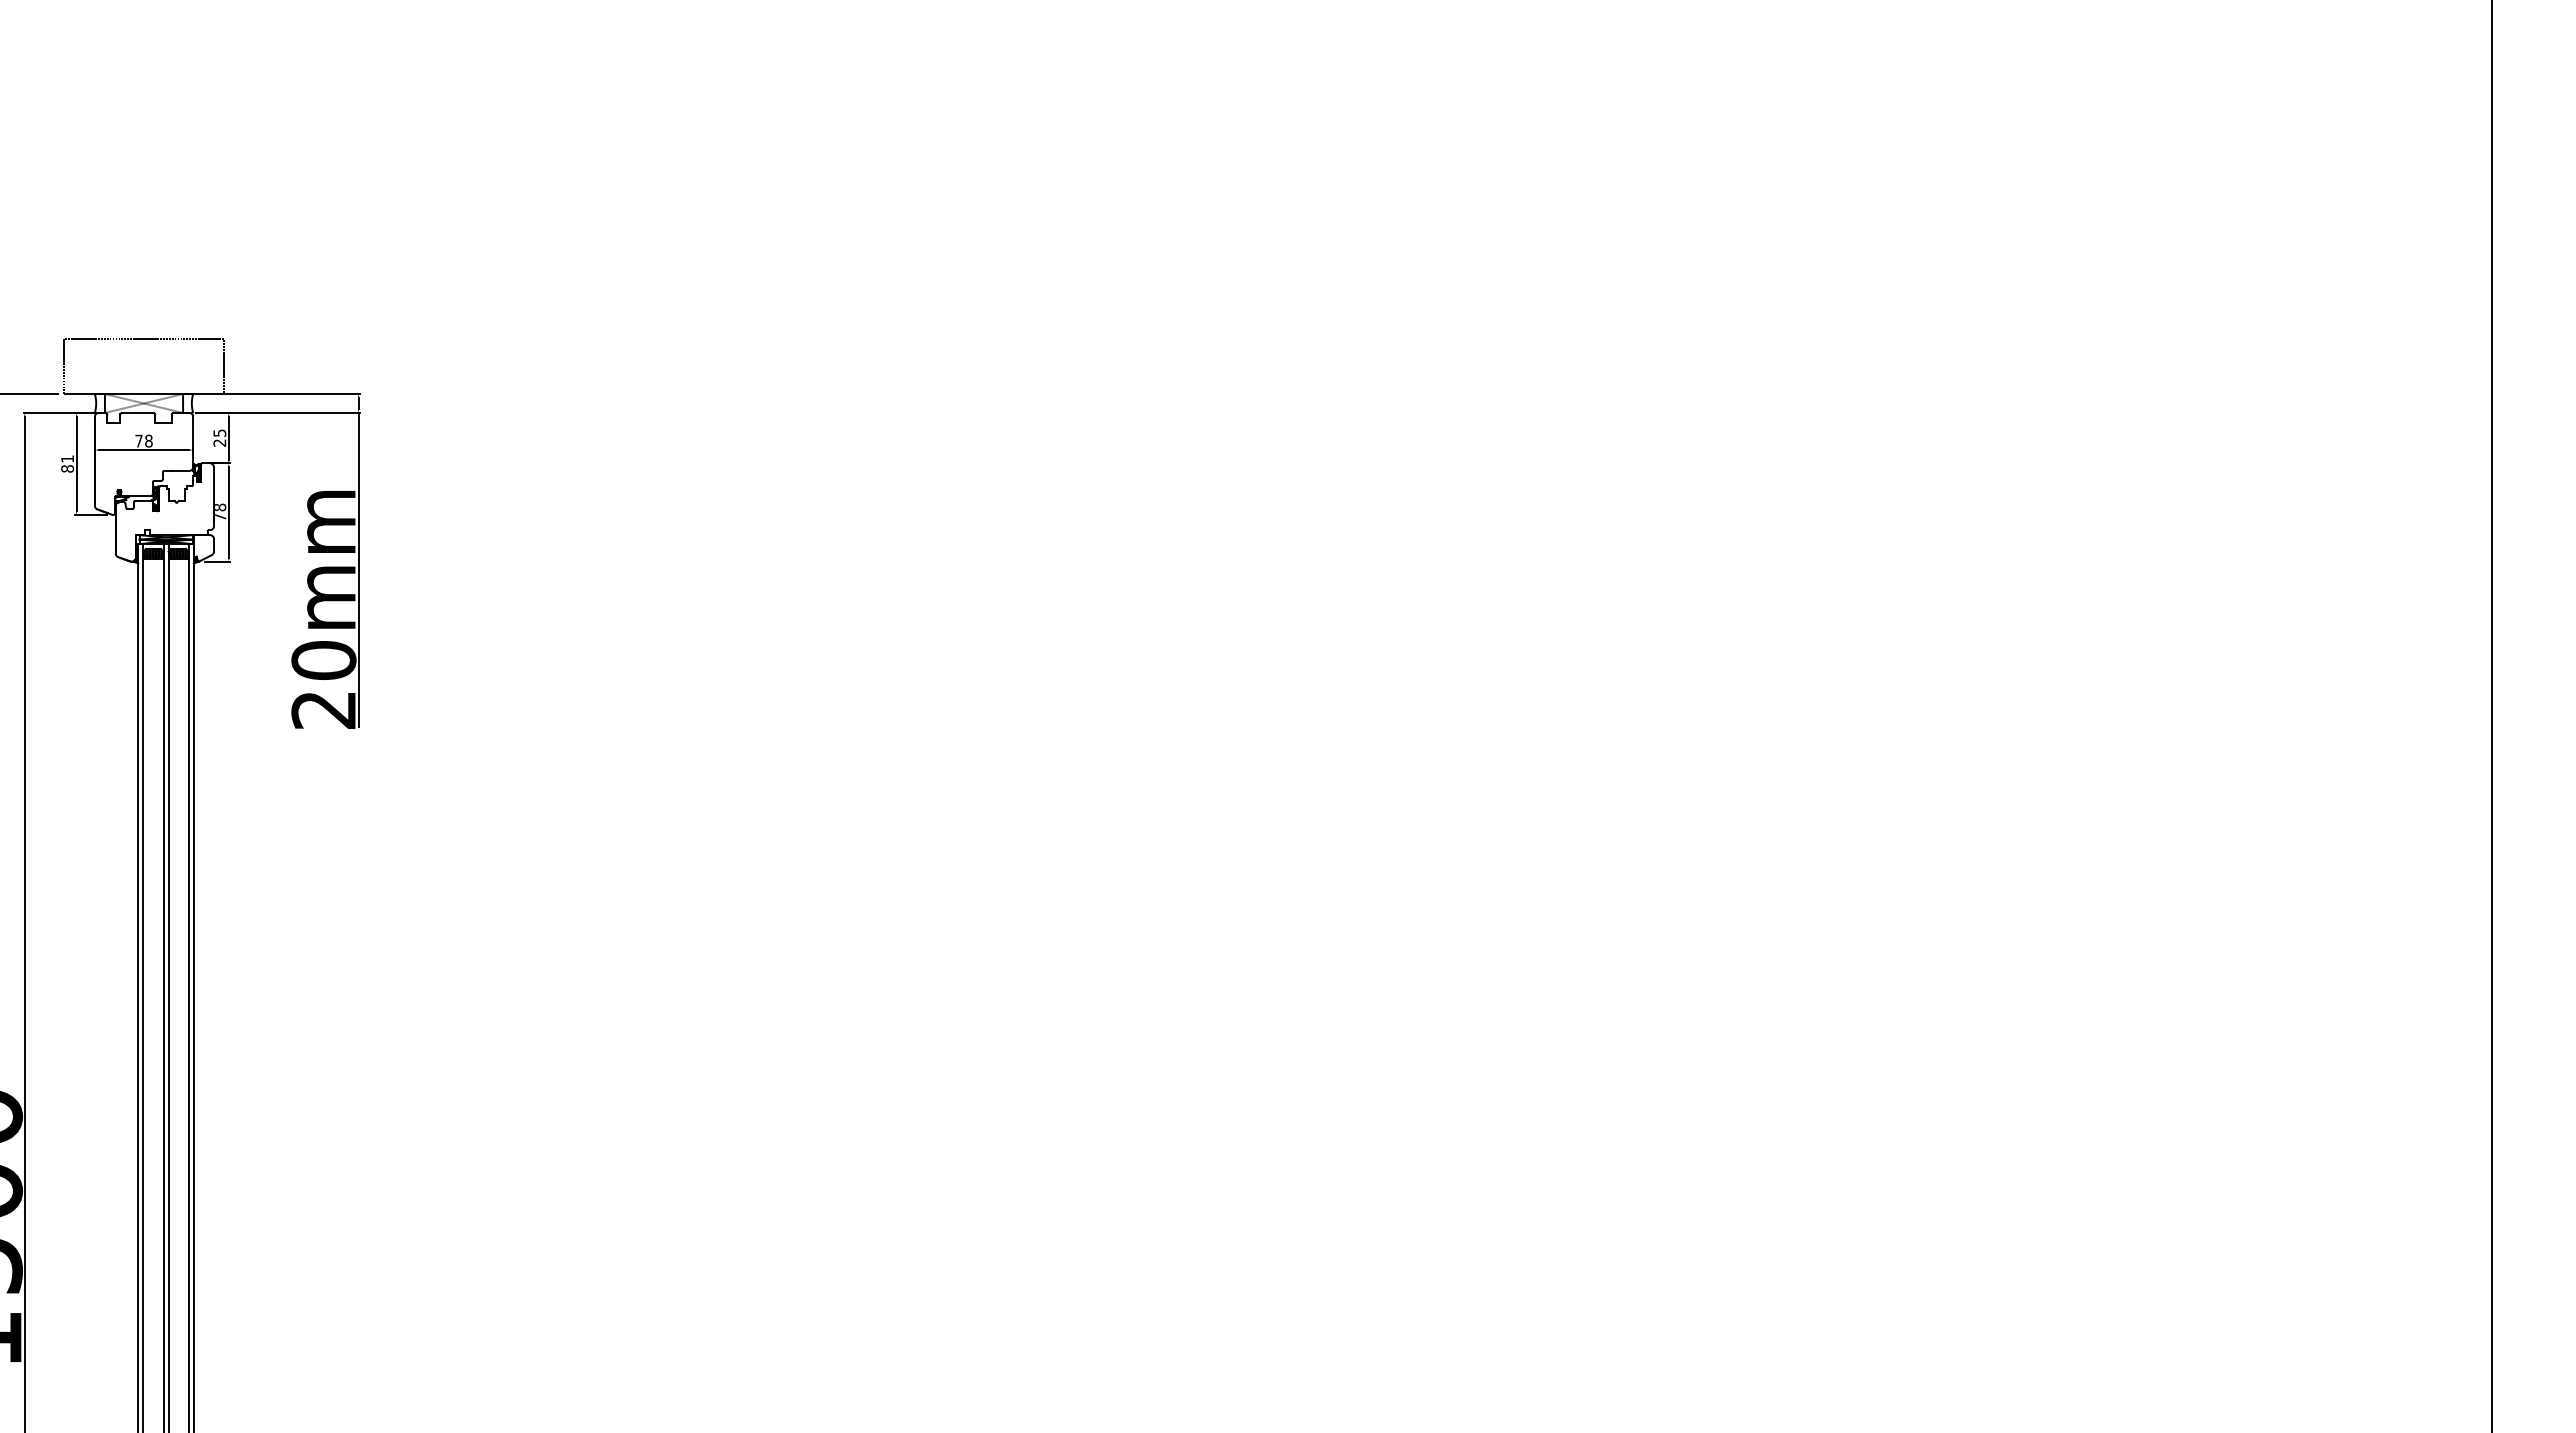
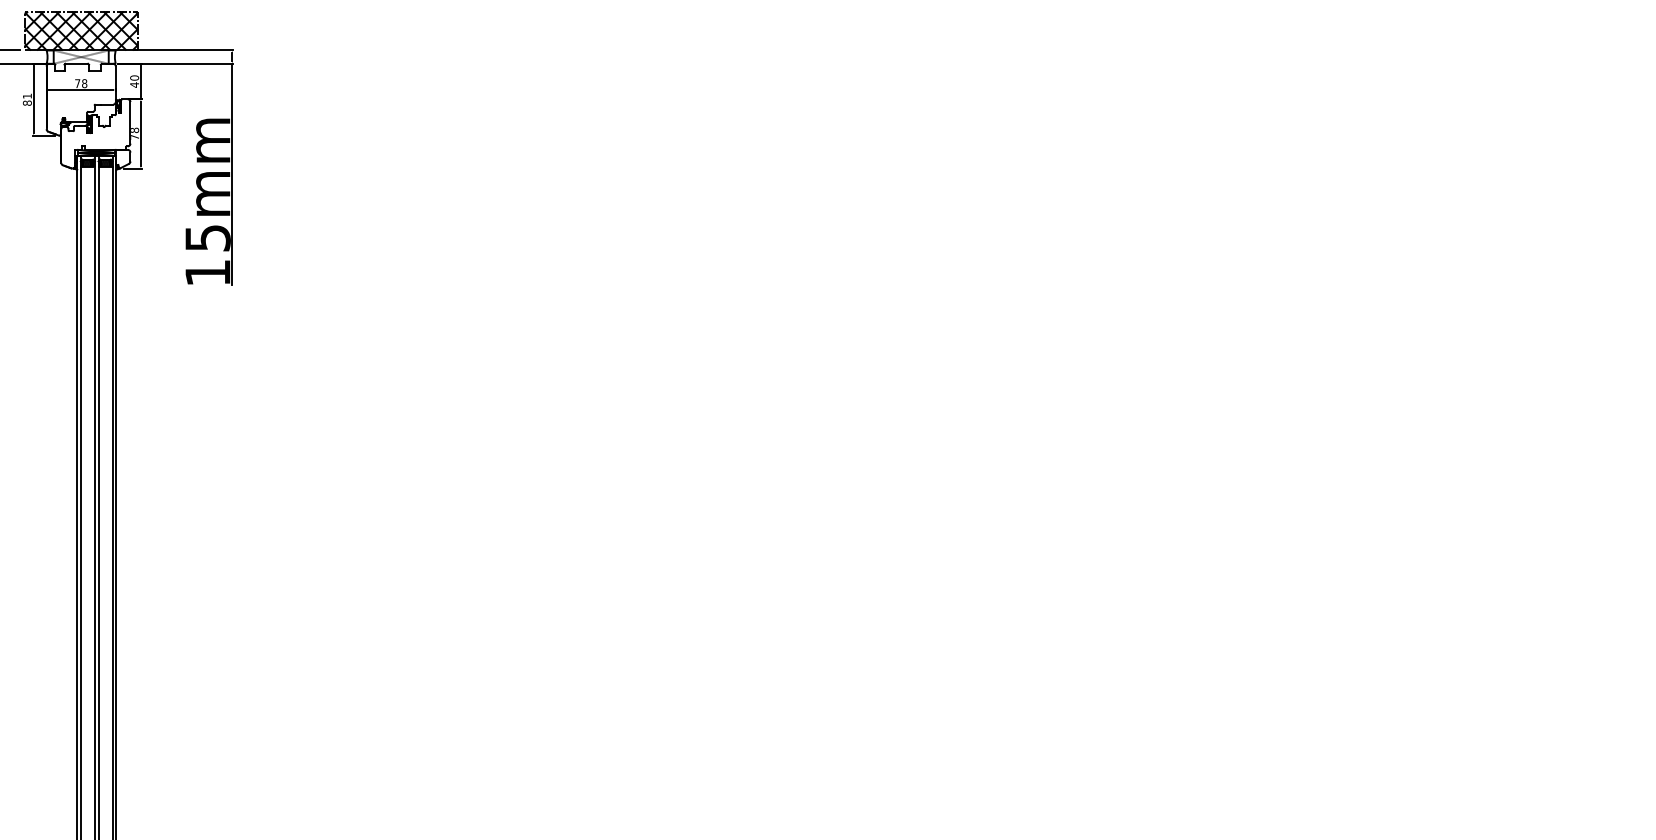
hatch: (143, 366) -> (80, 31), added
text: (219, 438) -> (134, 81), 25 -> 40
text: (323, 684) -> (207, 255), 20mm -> 15mm

